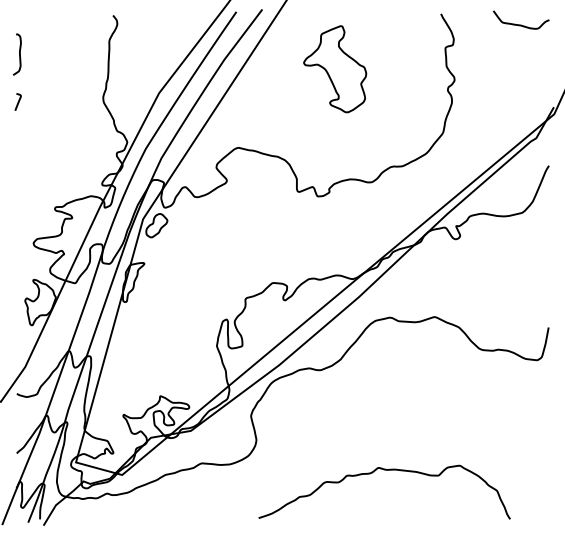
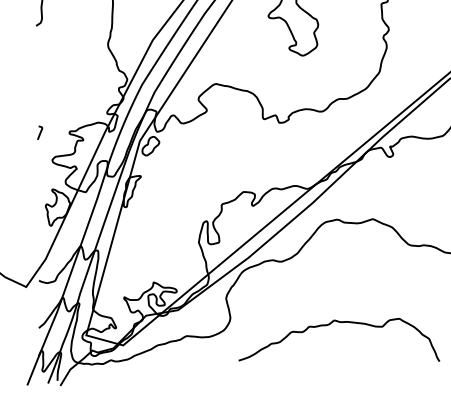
curve: (17, 101) -> (39, 132), moved
curve: (384, 470) -> (339, 322), moved

